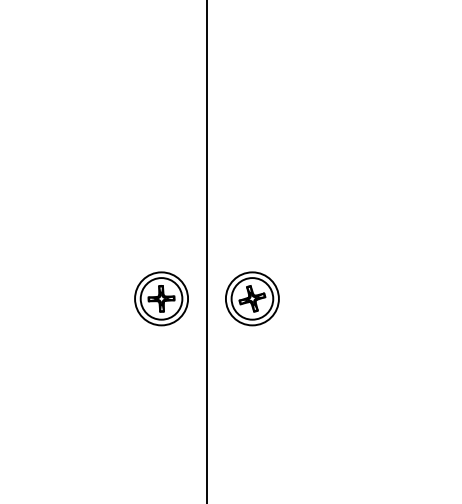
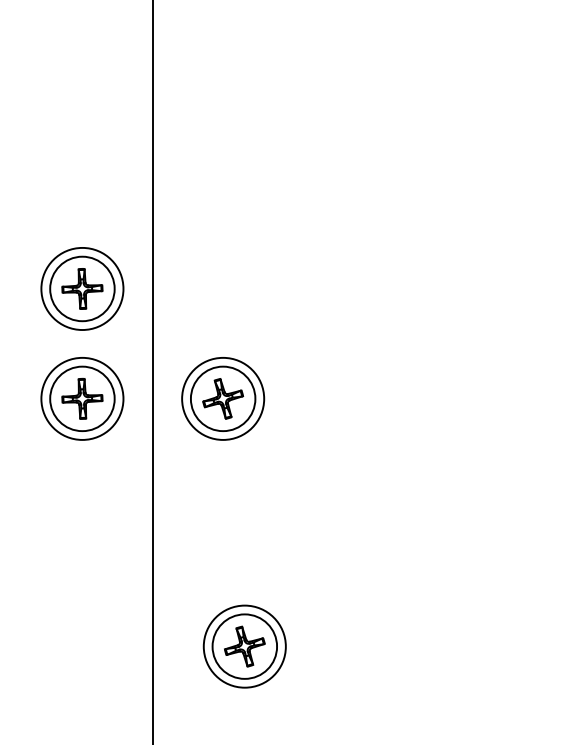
part: (161, 227) -> (82, 288), added
part: (266, 458) -> (244, 646), added

